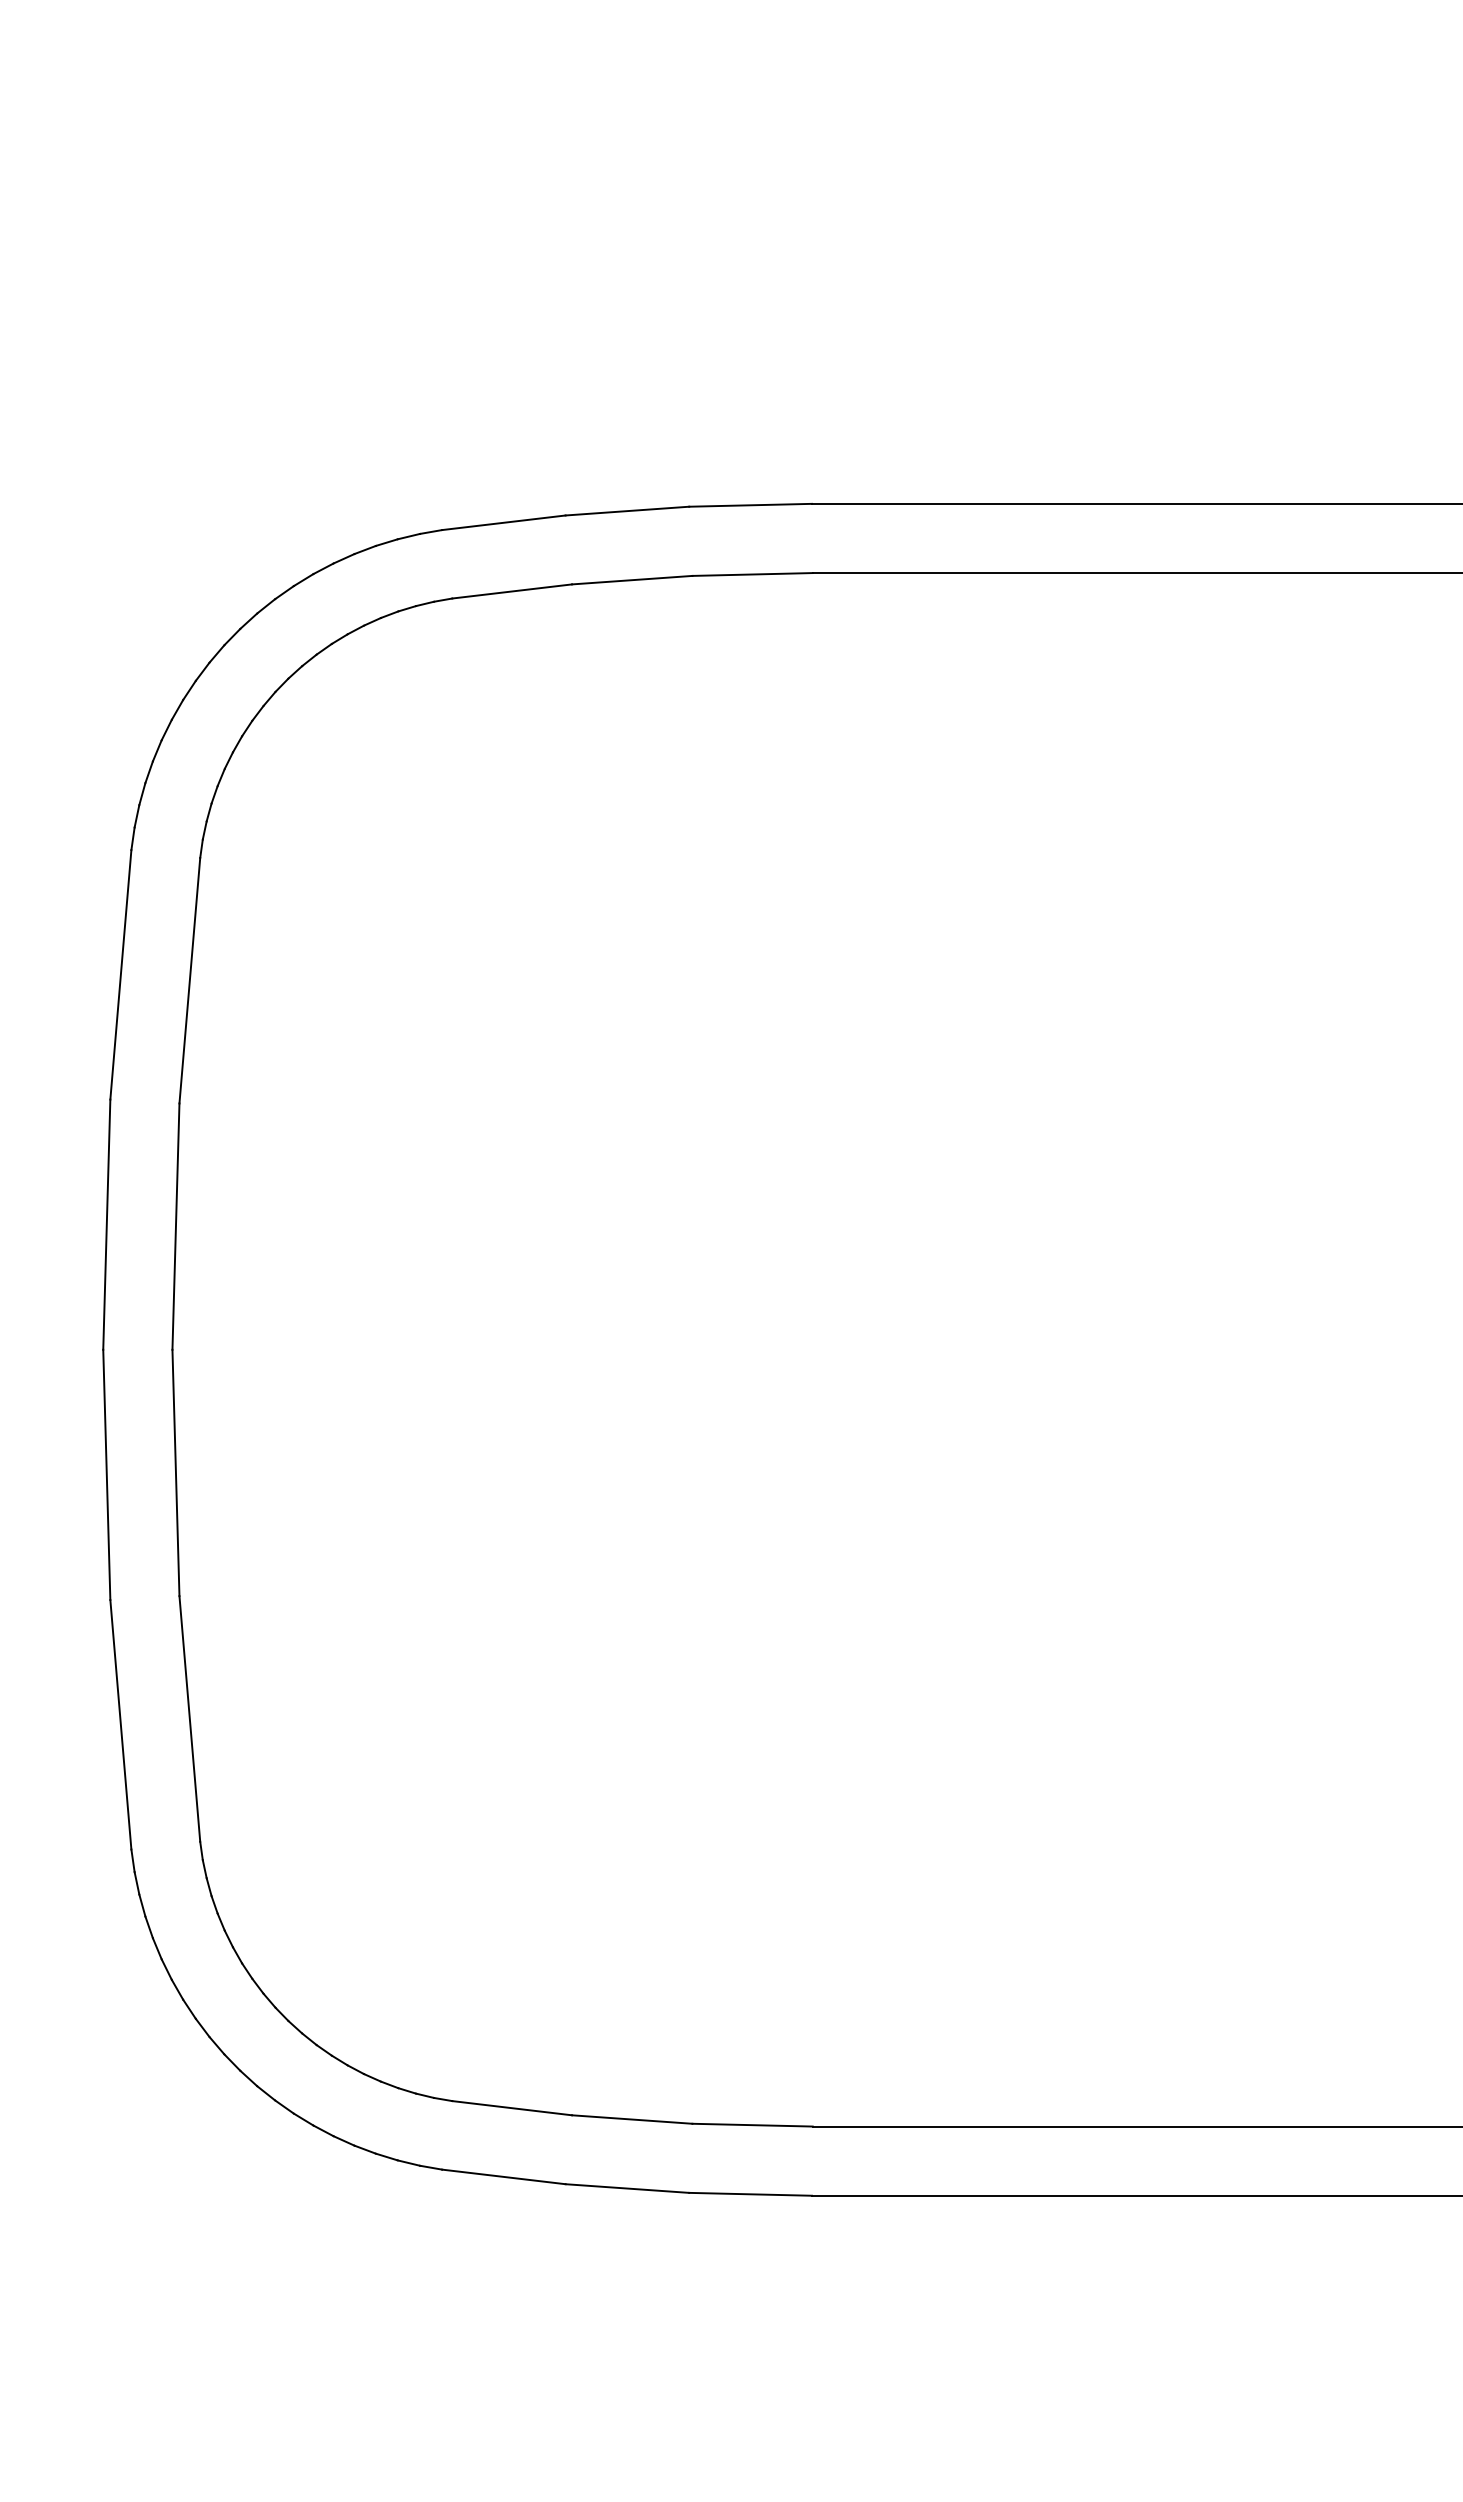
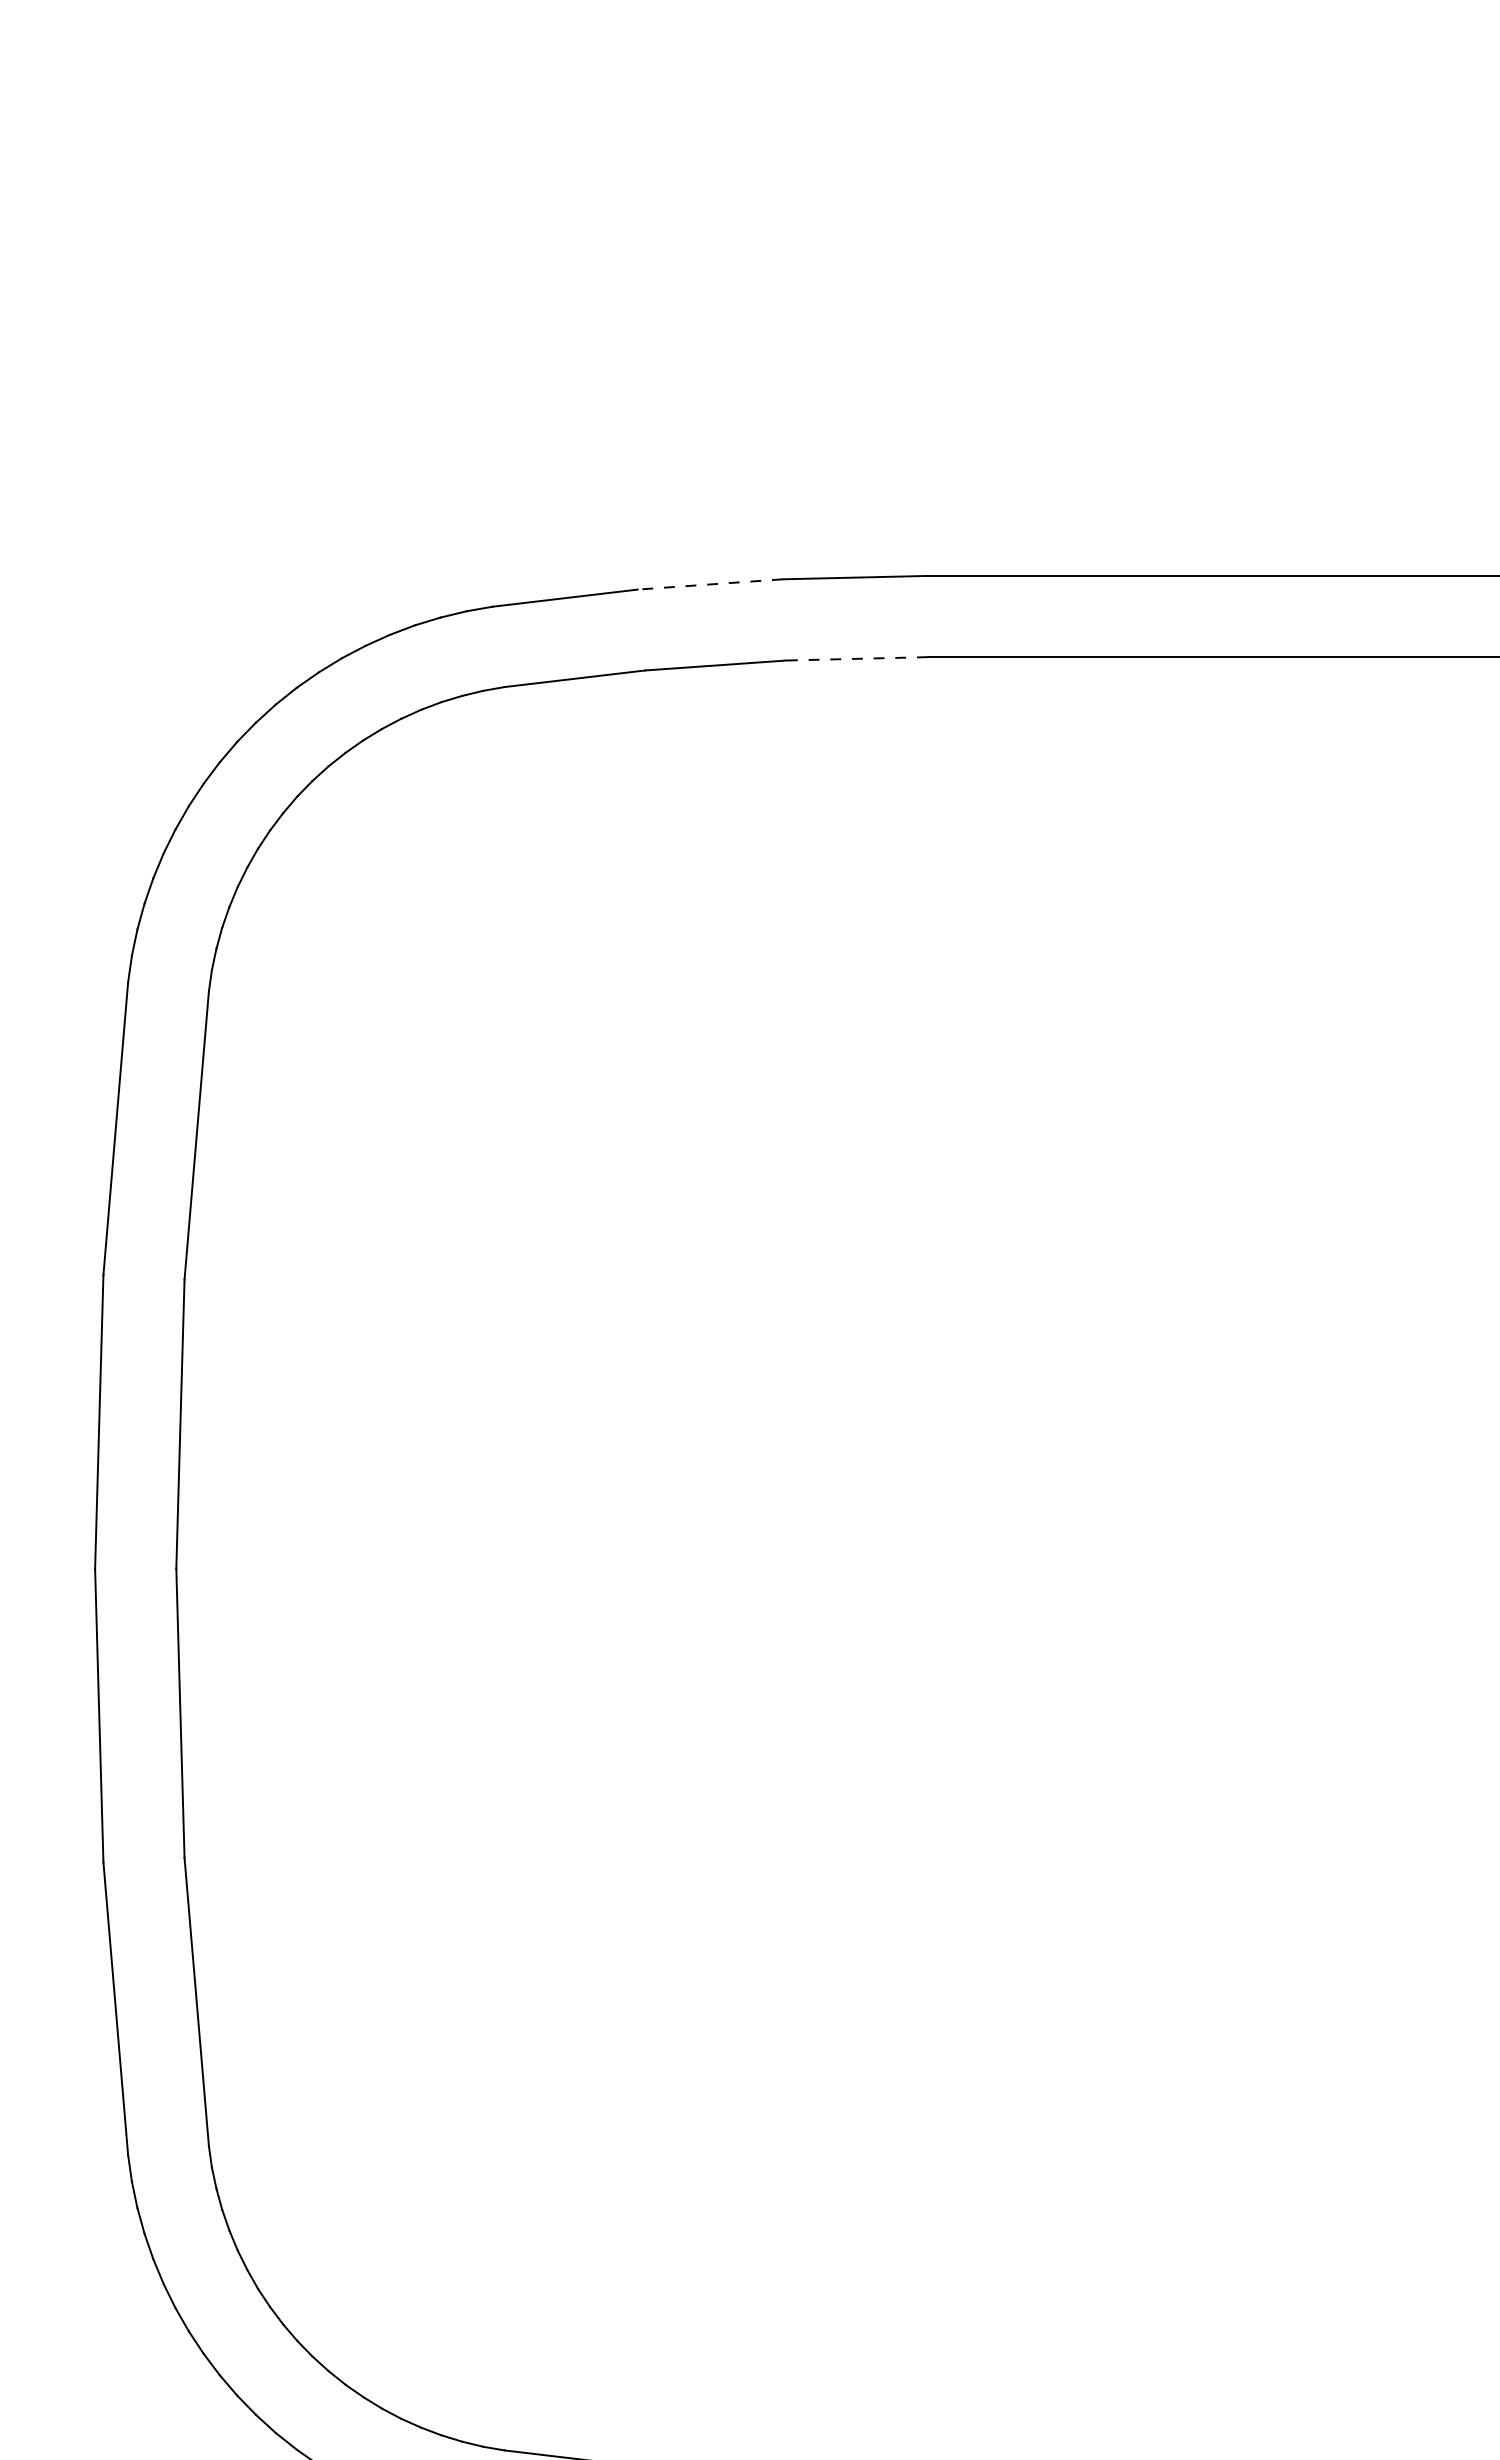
line: (627, 511) -> (710, 584), solid -> dashed
line: (752, 574) -> (857, 658), solid -> dashed

